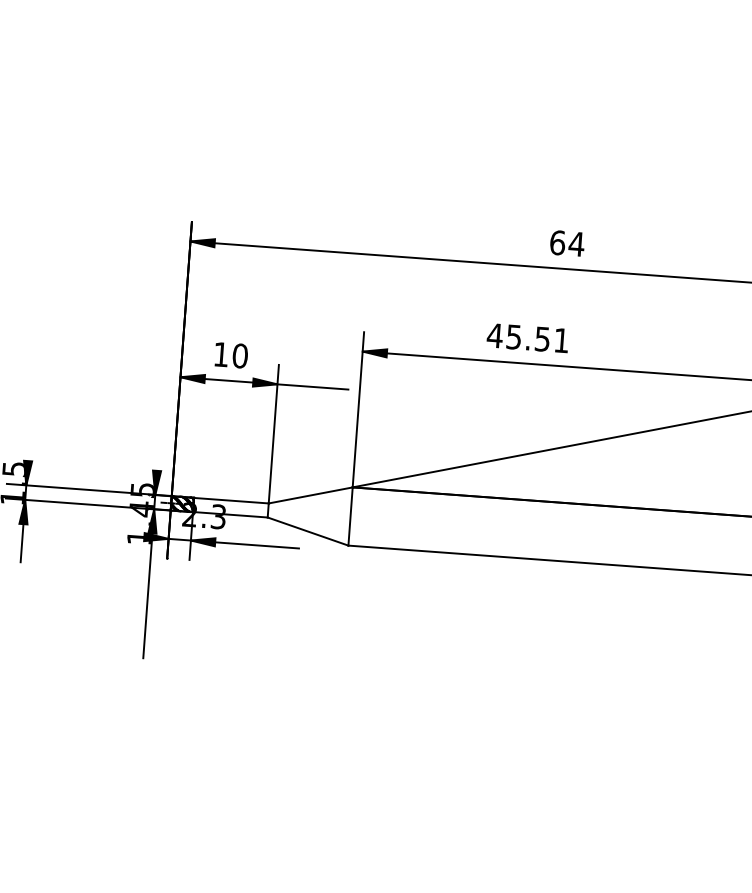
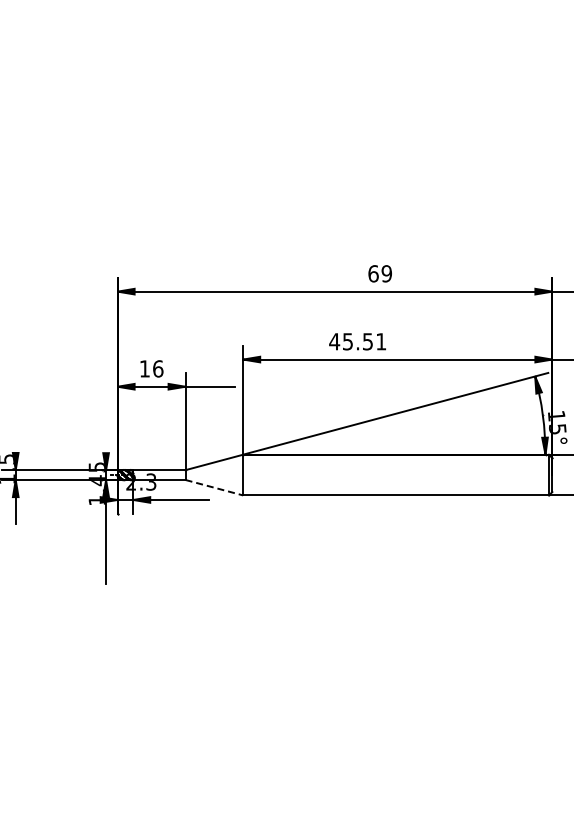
text: (576, 243) -> (386, 273), 64 -> 69
text: (240, 355) -> (158, 368), 10 -> 16
line: (308, 531) -> (214, 487), solid -> dashed

